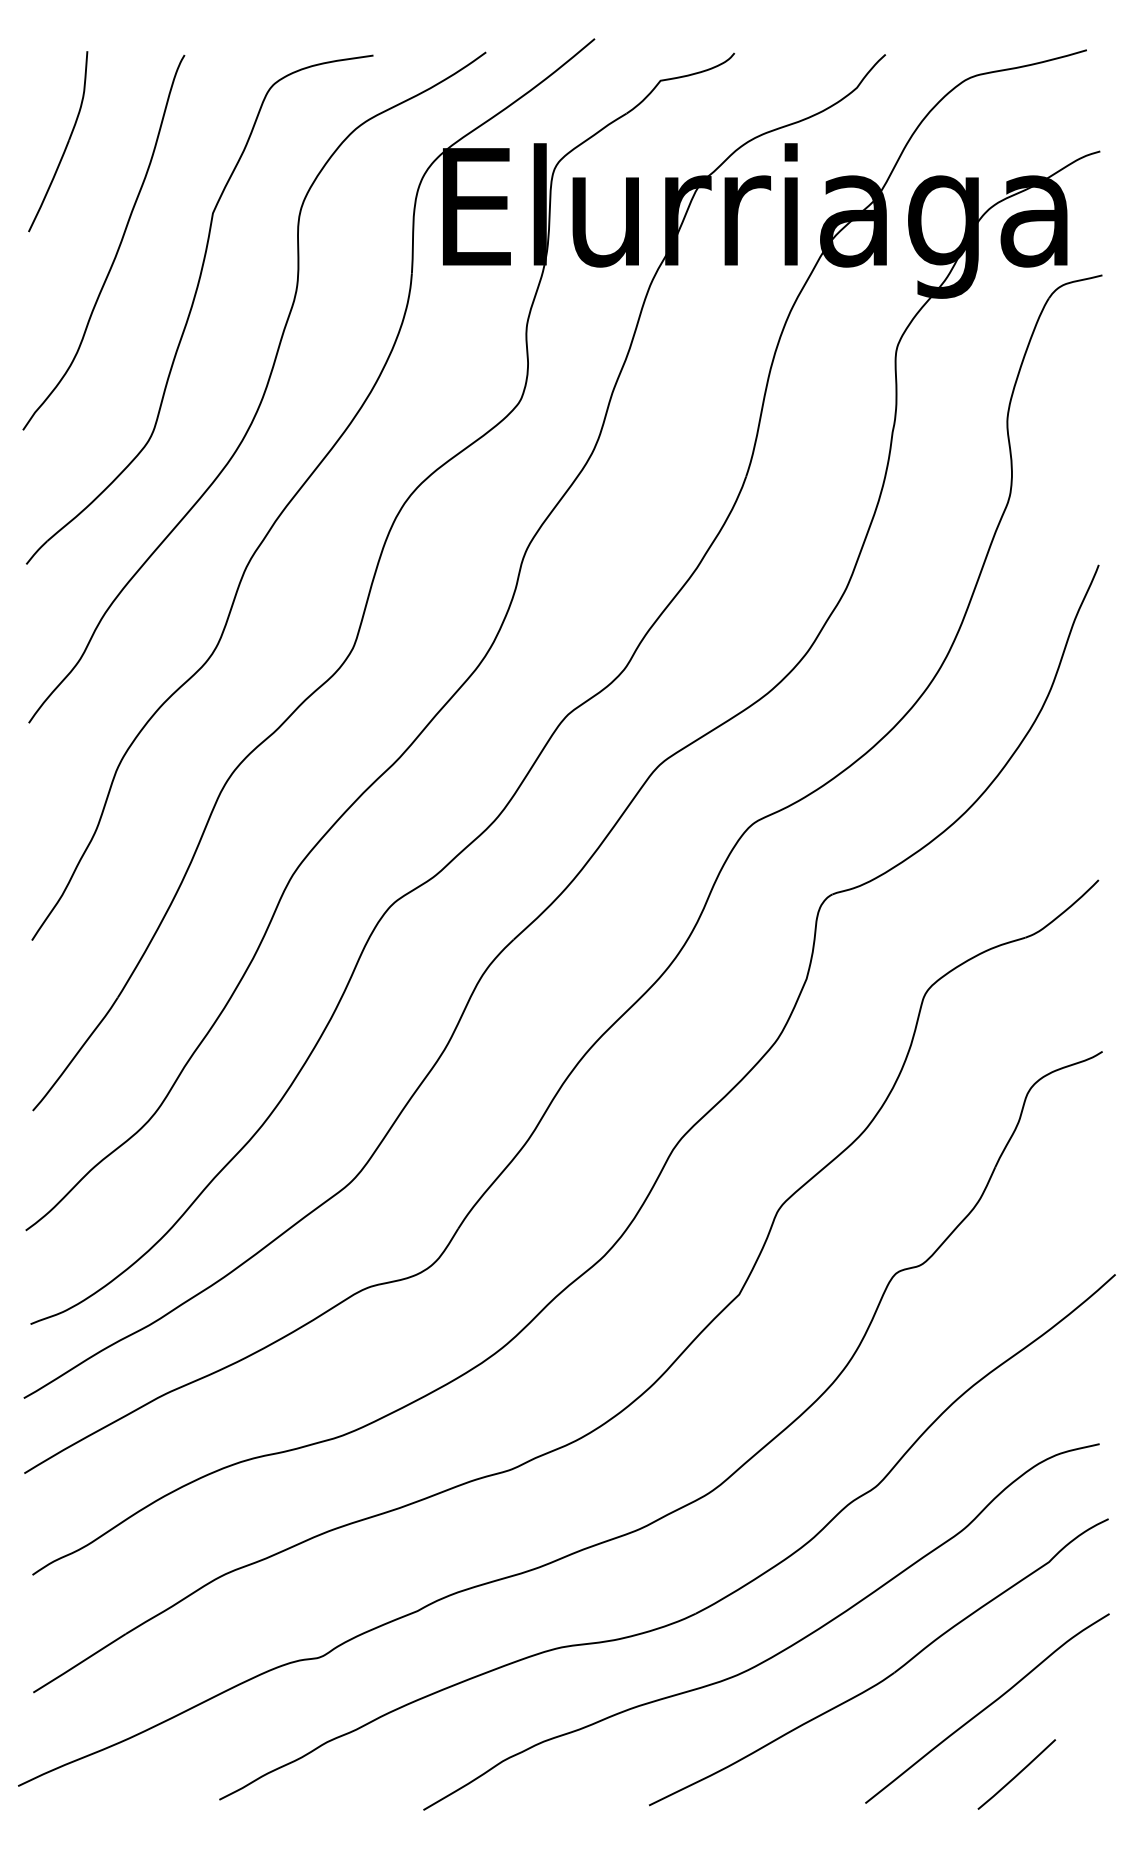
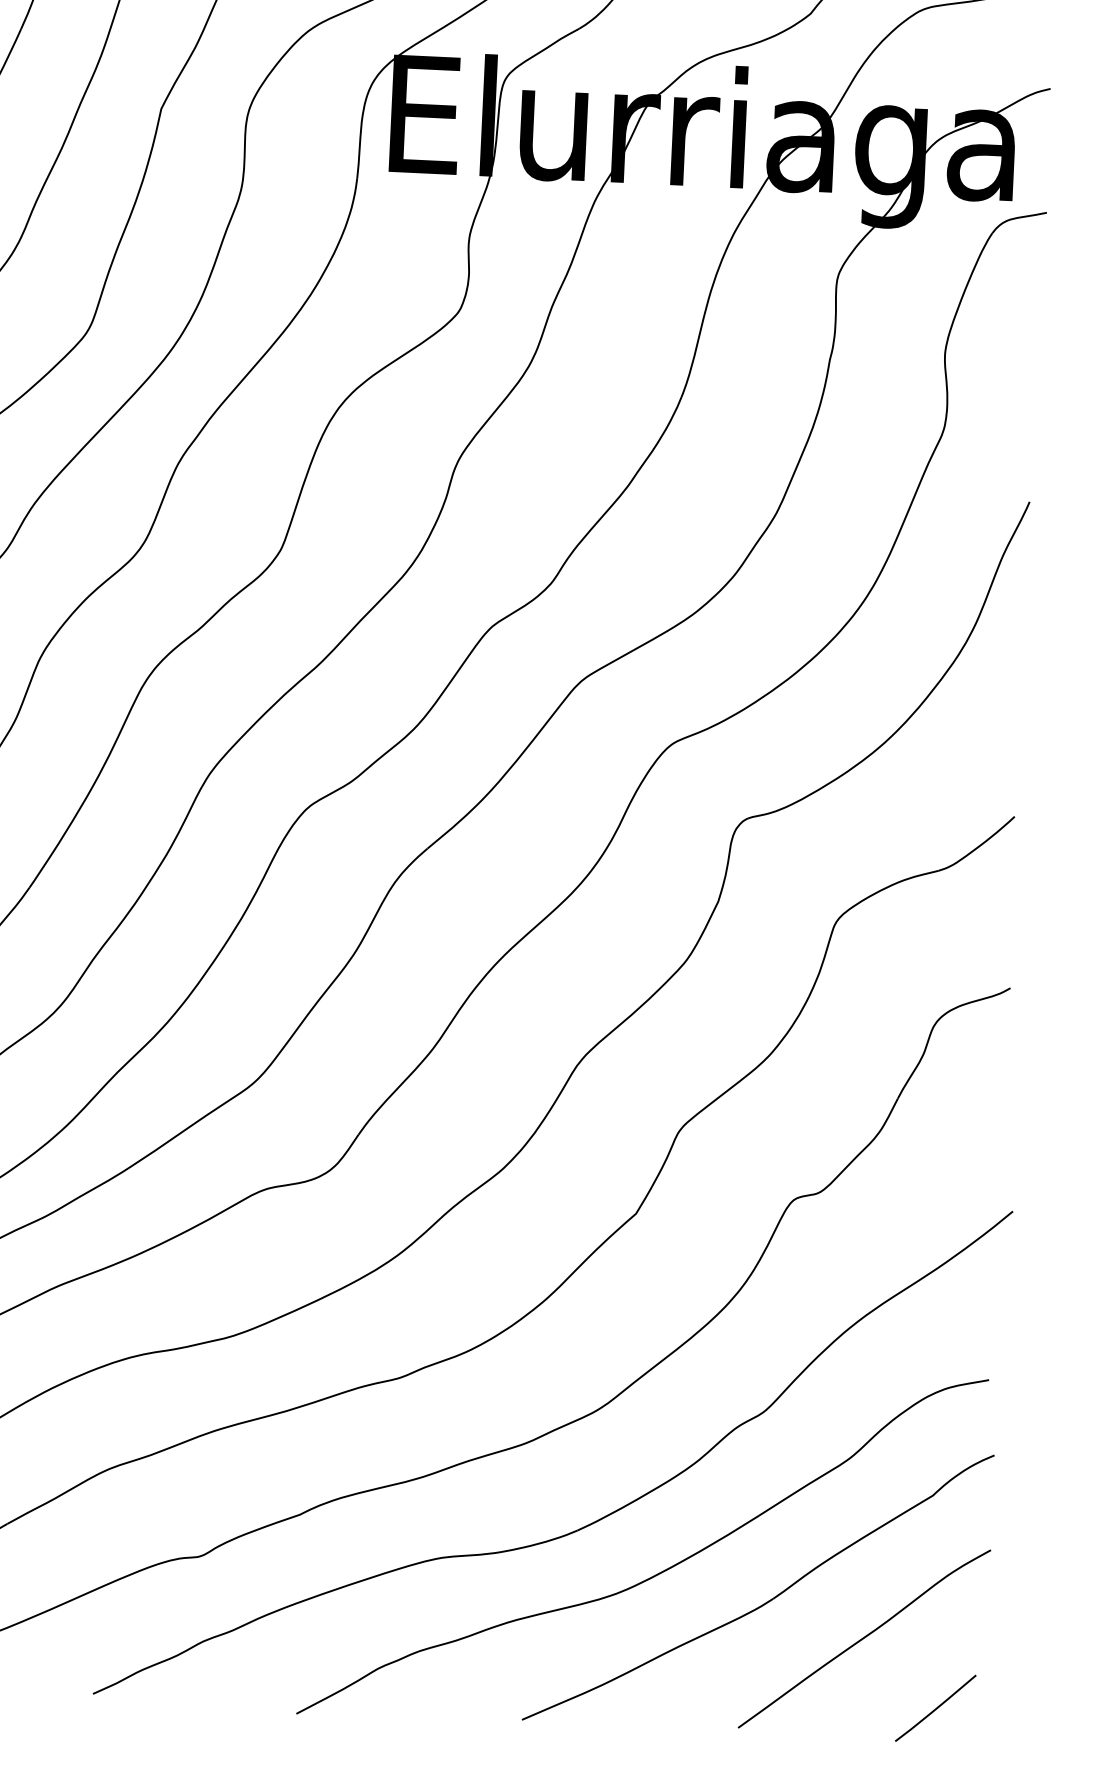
line: (1016, 1774) -> (935, 1708), moved

